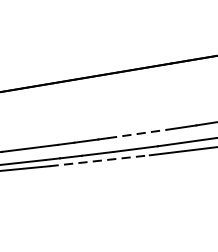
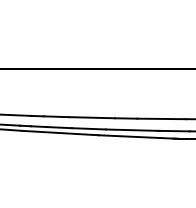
line: (138, 133) -> (92, 117), dashed -> solid
line: (99, 161) -> (60, 133), dashed -> solid

